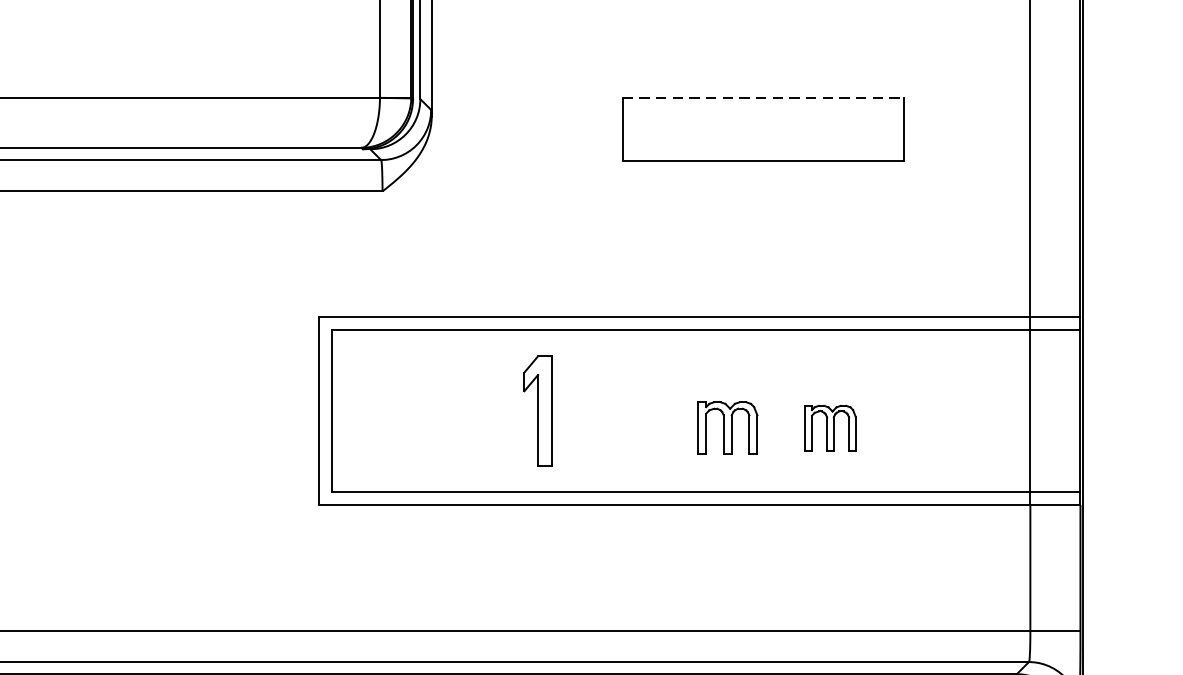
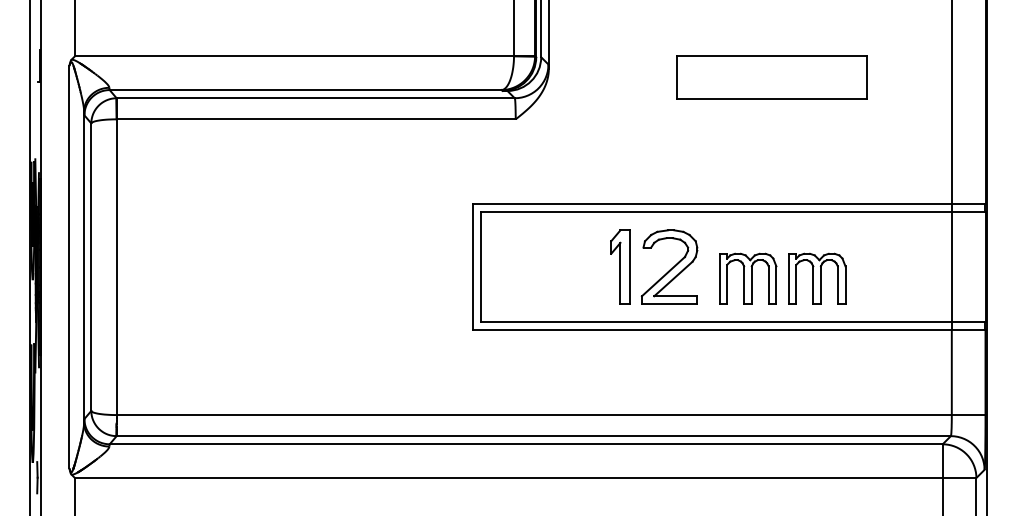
line: (763, 98) -> (772, 56), dashed -> solid
part: (610, 410) -> (669, 266), added
part: (728, 427) -> (748, 278), size x1.43
part: (830, 427) -> (817, 278), size x1.67

